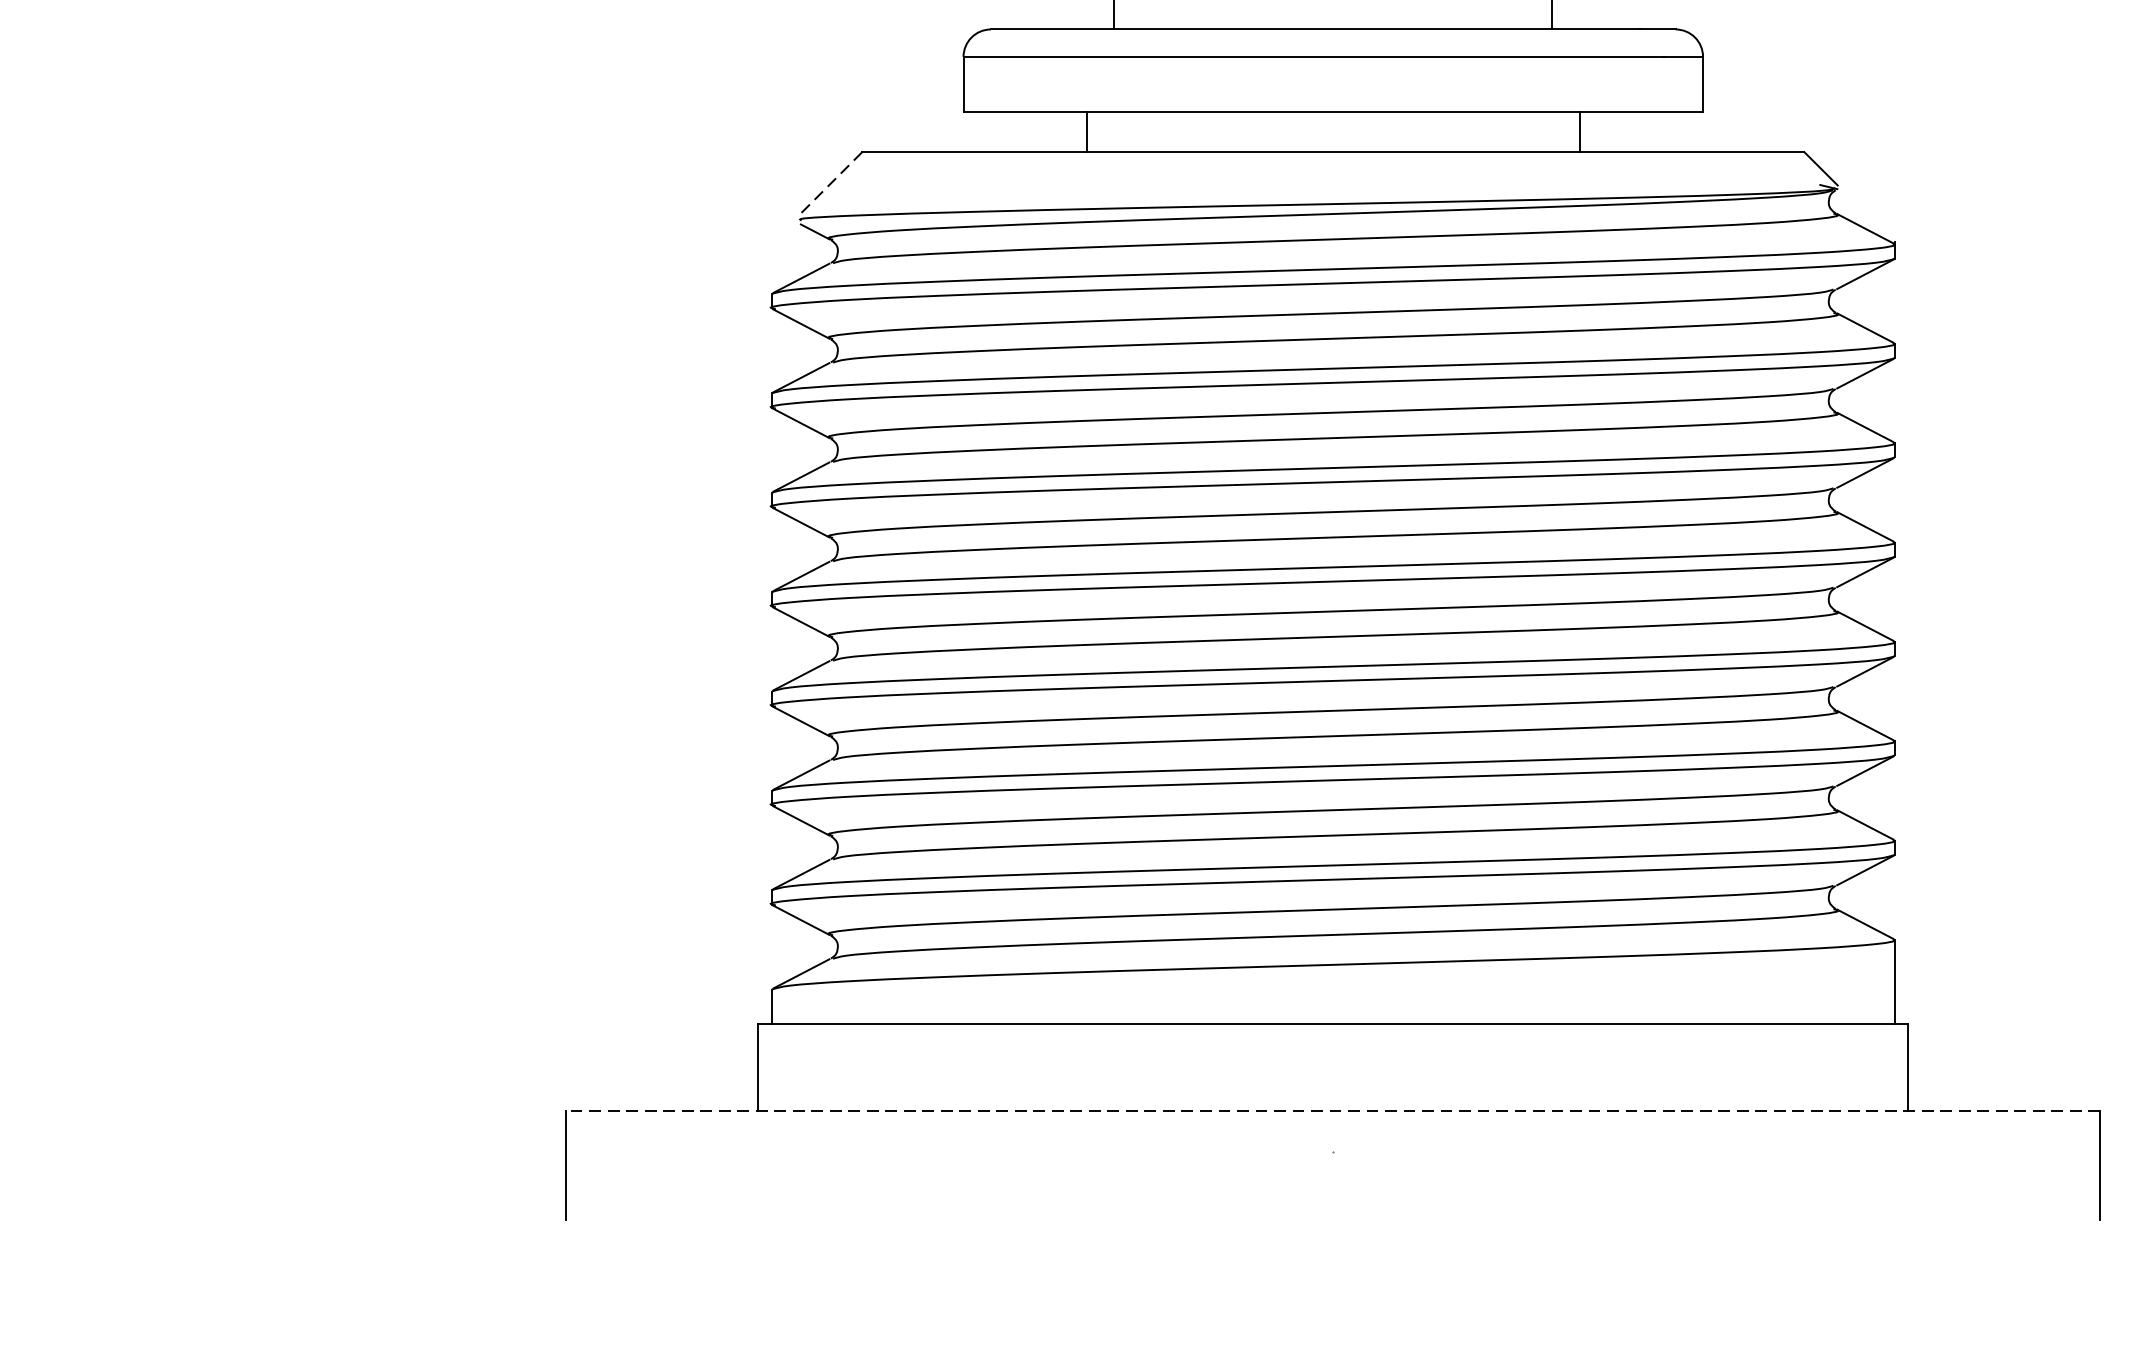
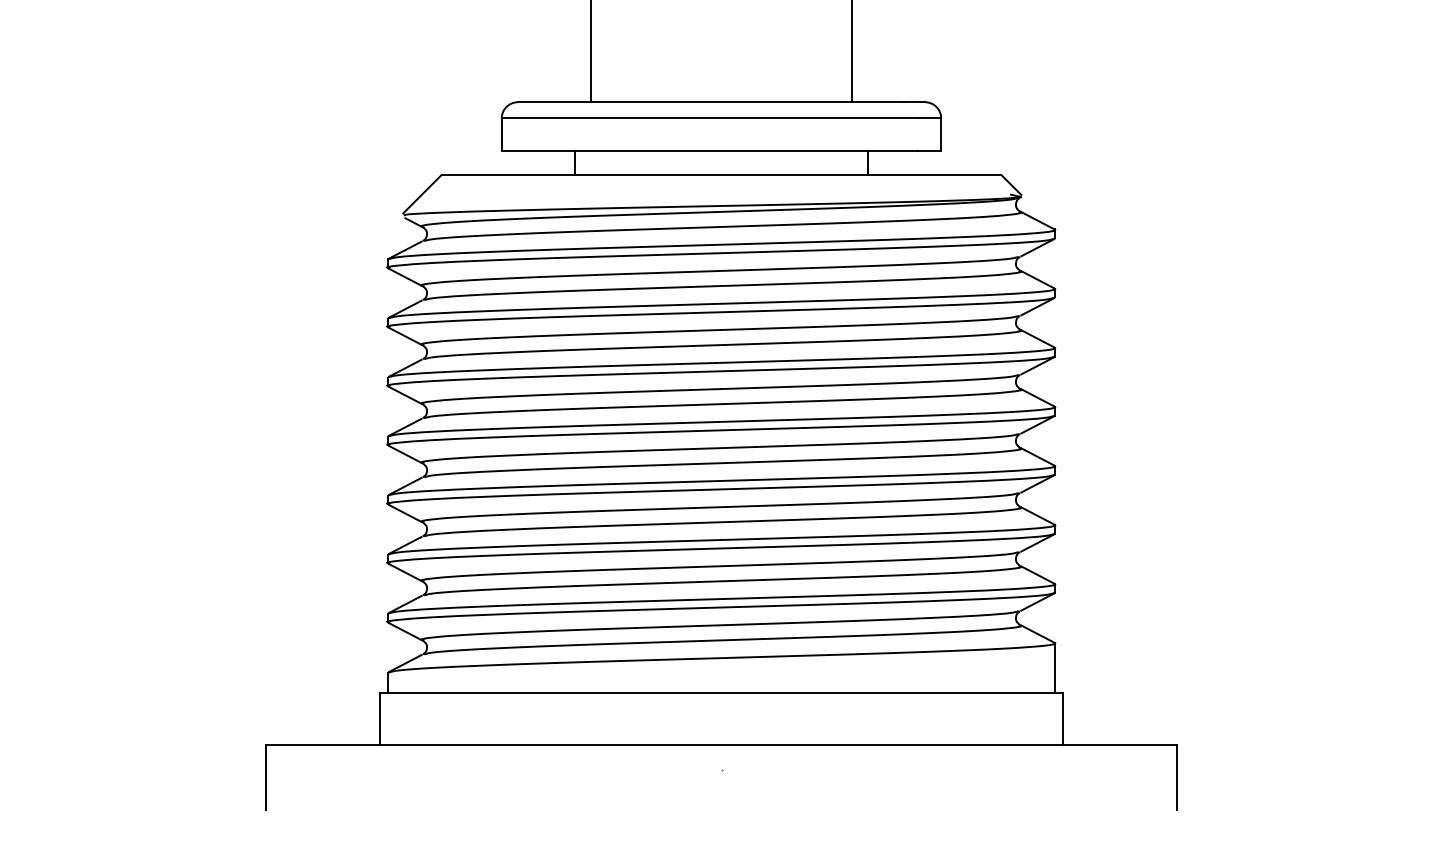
line: (830, 184) -> (422, 194), dashed -> solid
line: (1333, 1110) -> (721, 744), dashed -> solid

